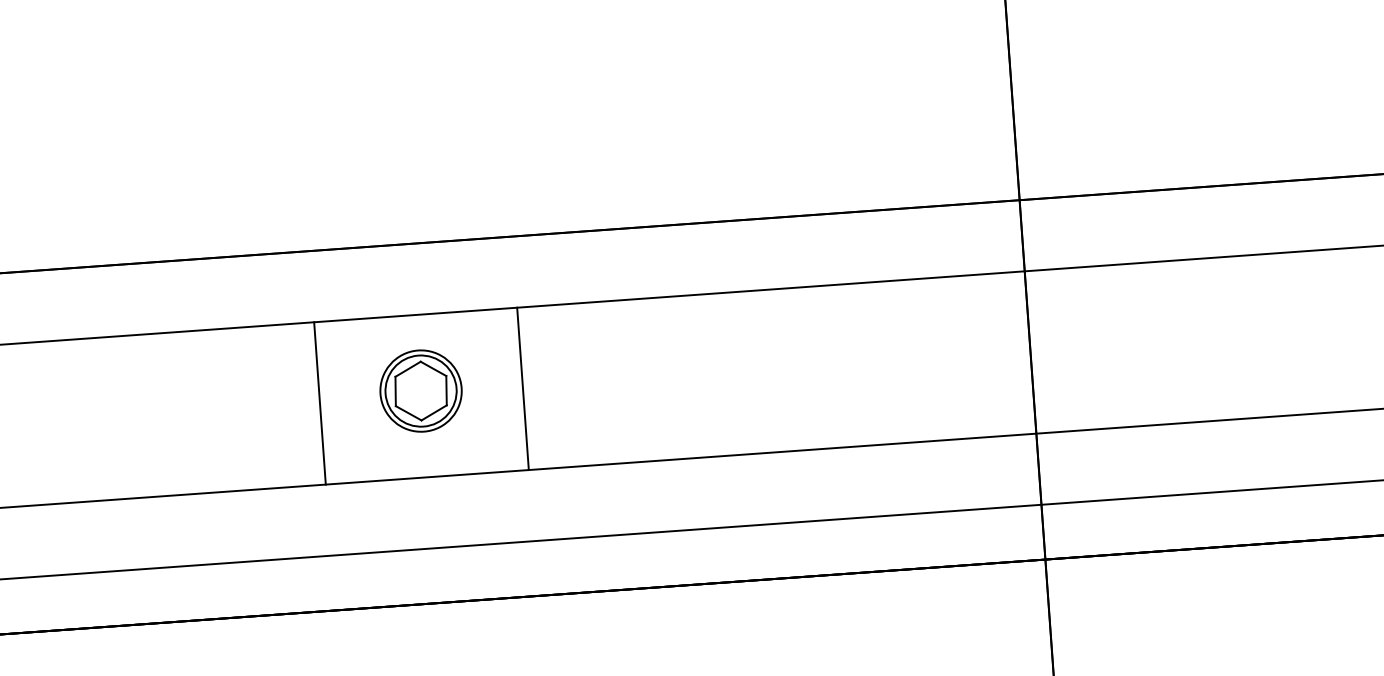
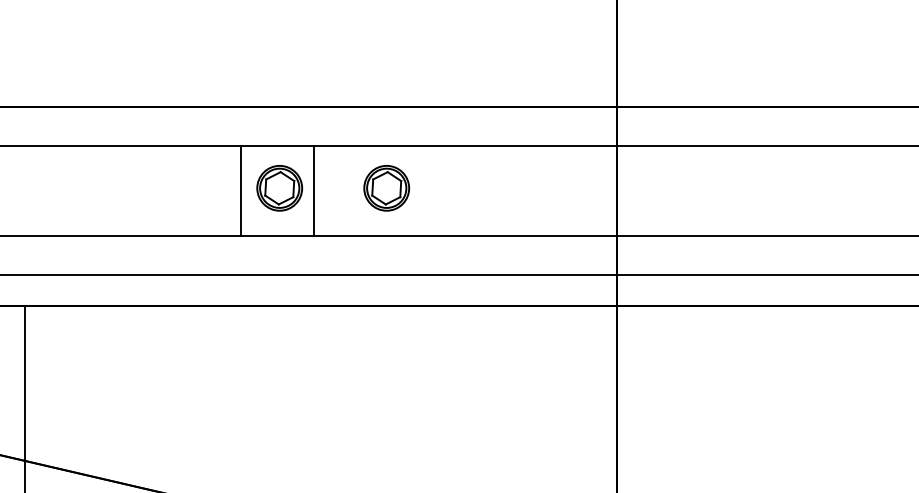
part: (614, 377) -> (386, 188), added
line: (522, 389) -> (313, 191), moved
line: (319, 404) -> (240, 191), moved

